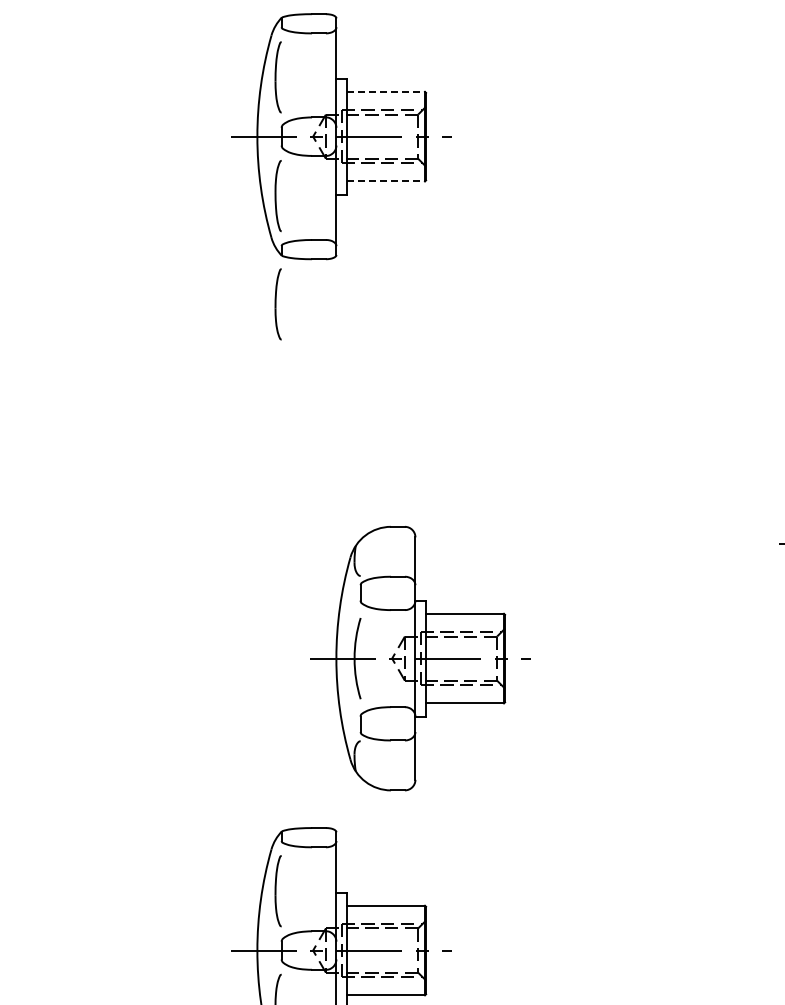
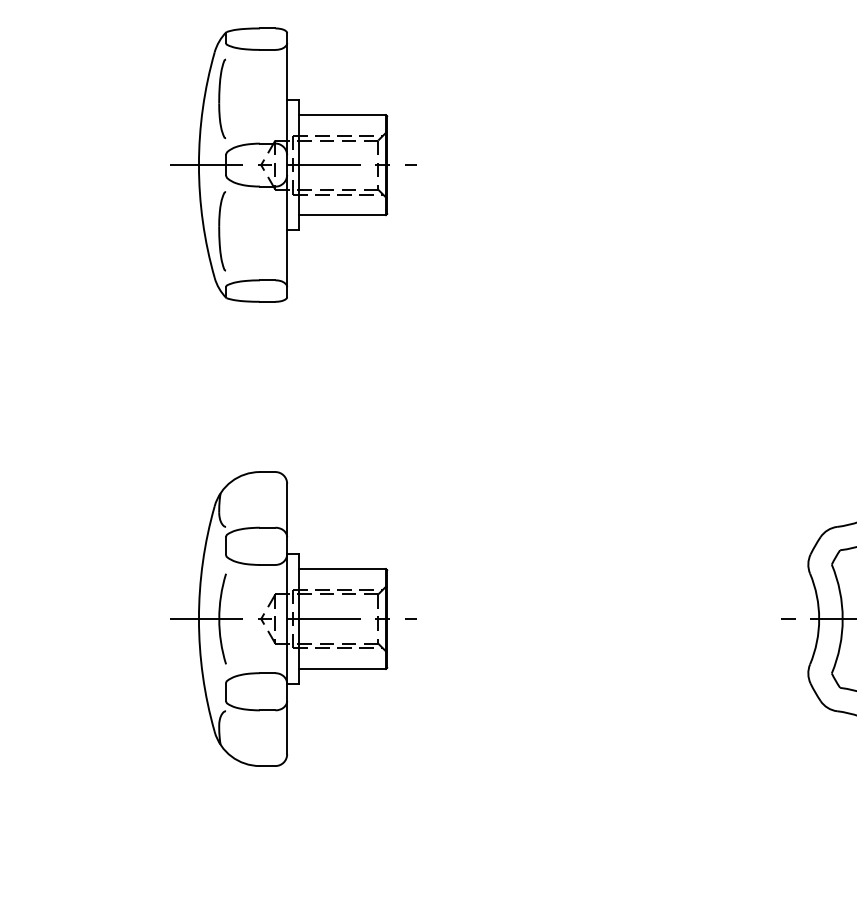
line: (386, 91) -> (342, 114), dashed -> solid
line: (386, 181) -> (342, 215), dashed -> solid
part: (277, 304) -> (221, 352), removed
part: (420, 658) -> (292, 618), moved

